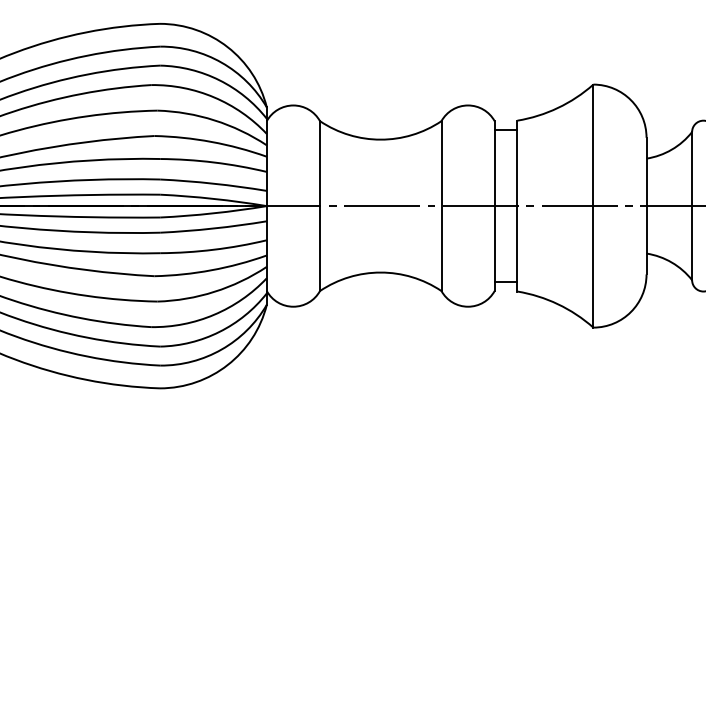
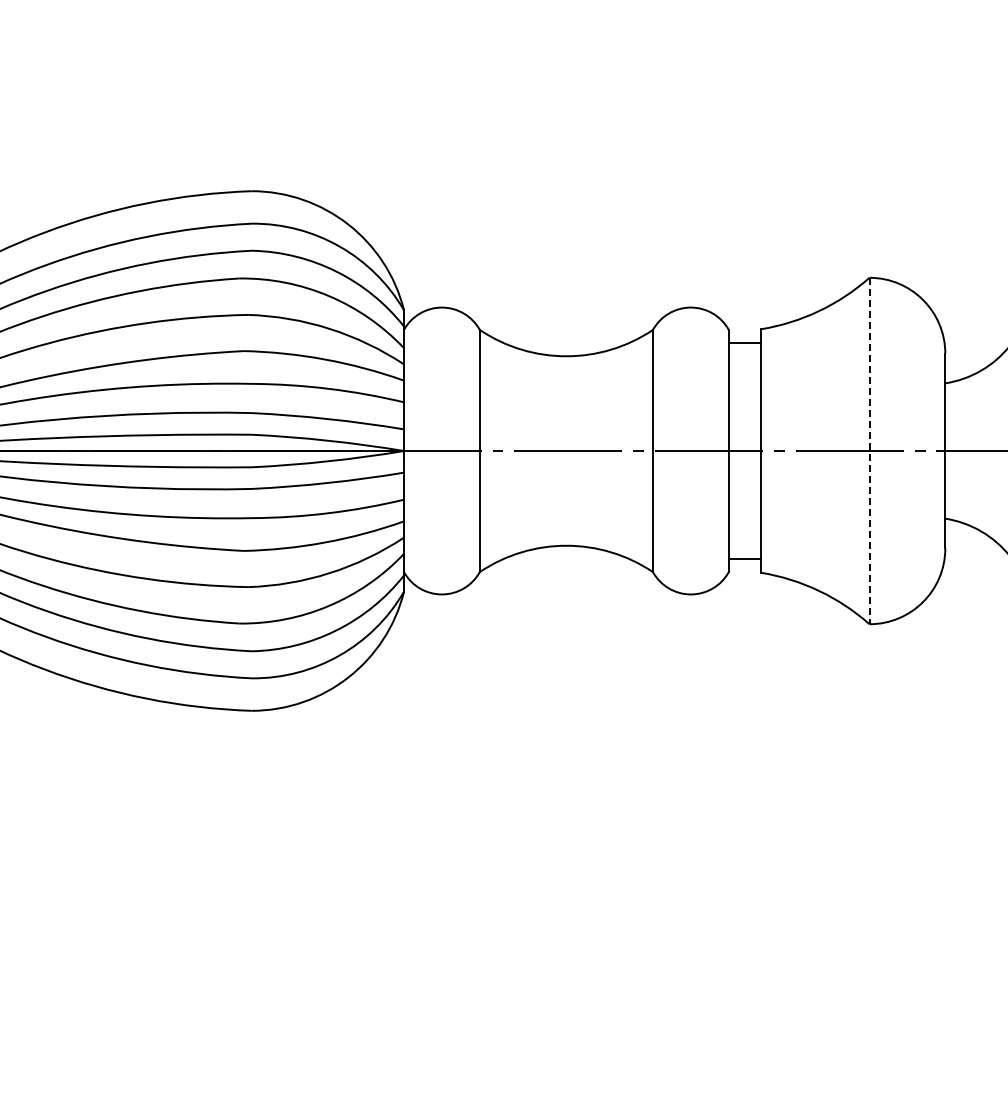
line: (593, 206) -> (869, 451), solid -> dashed

